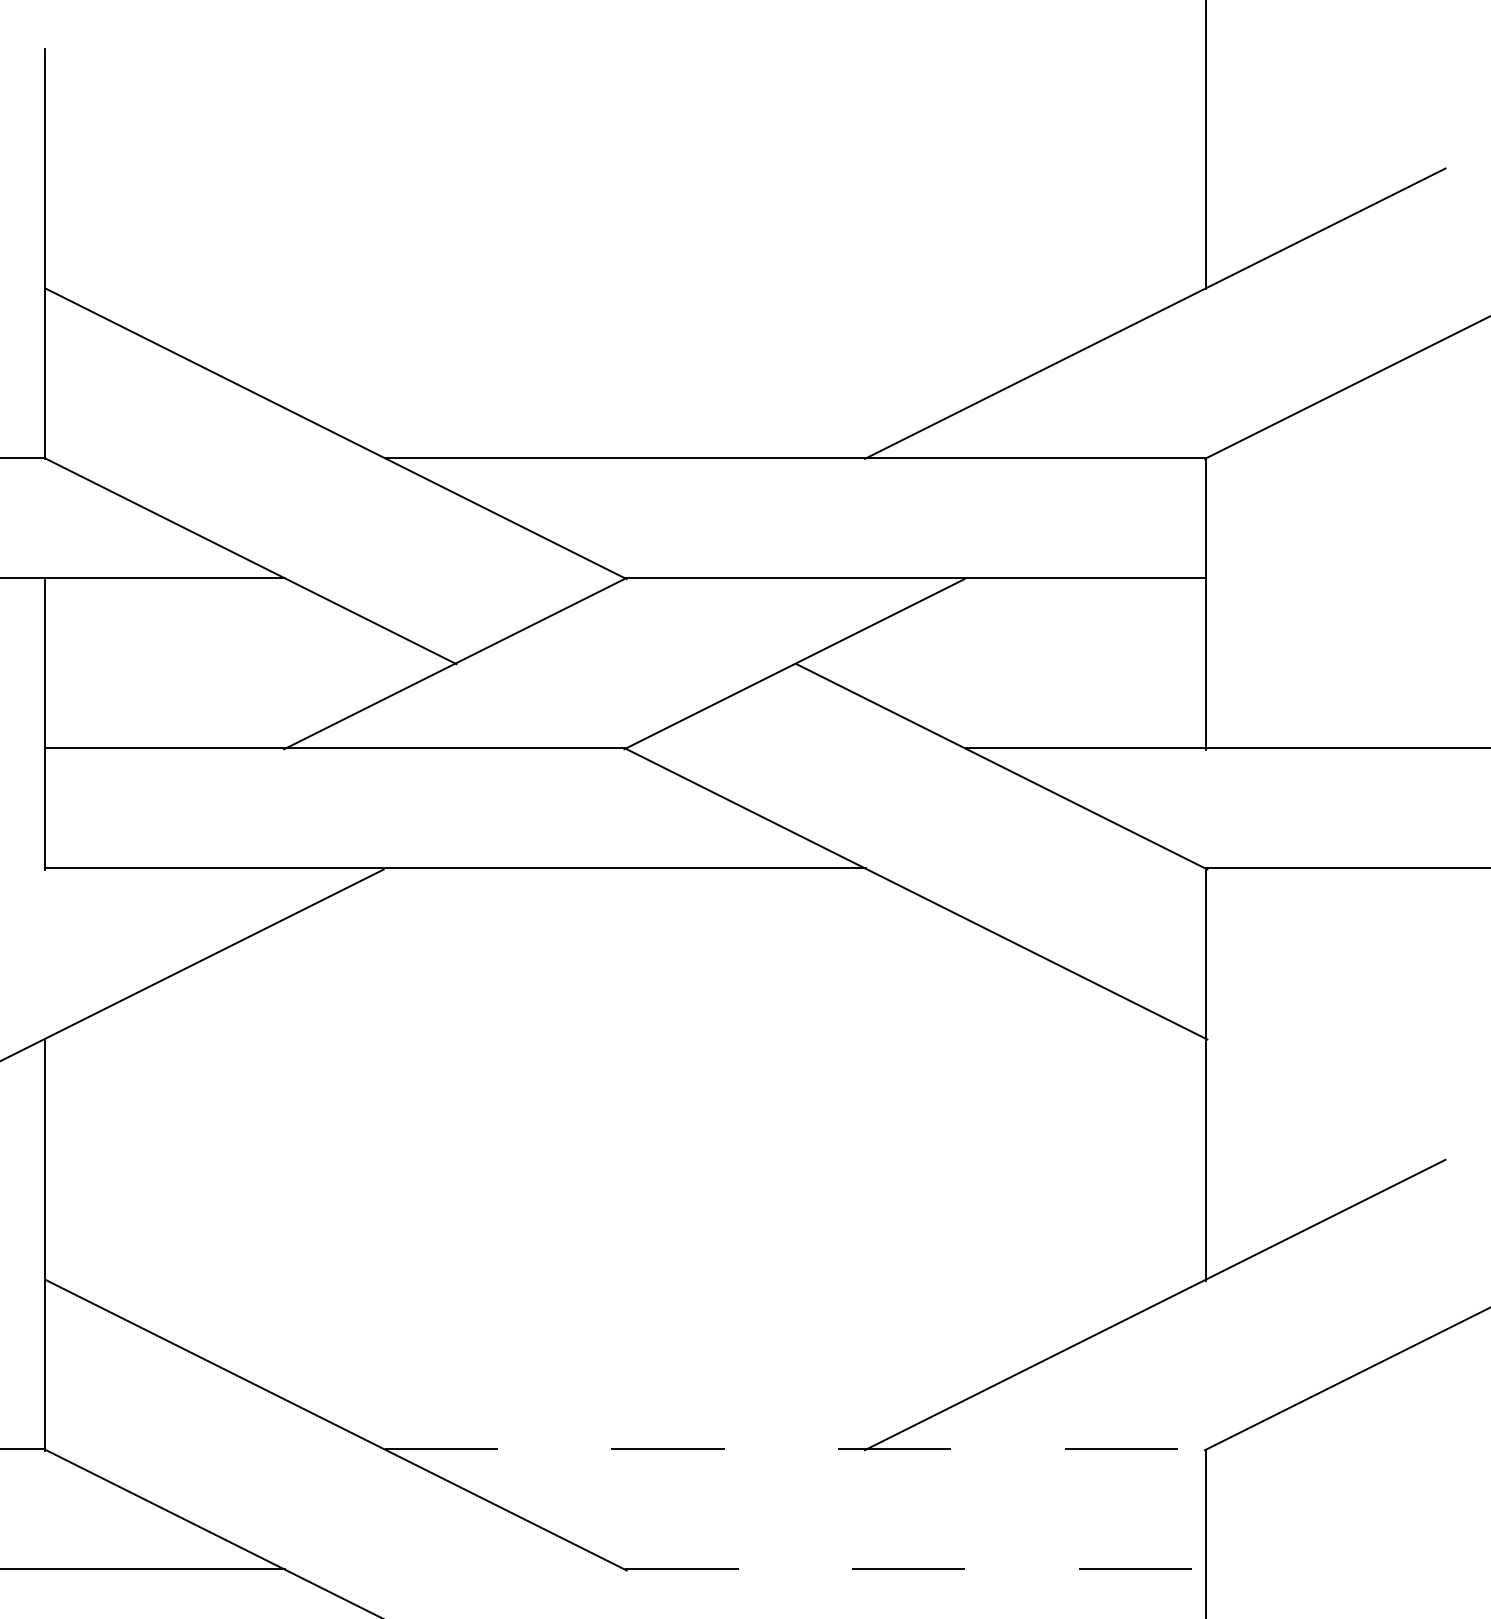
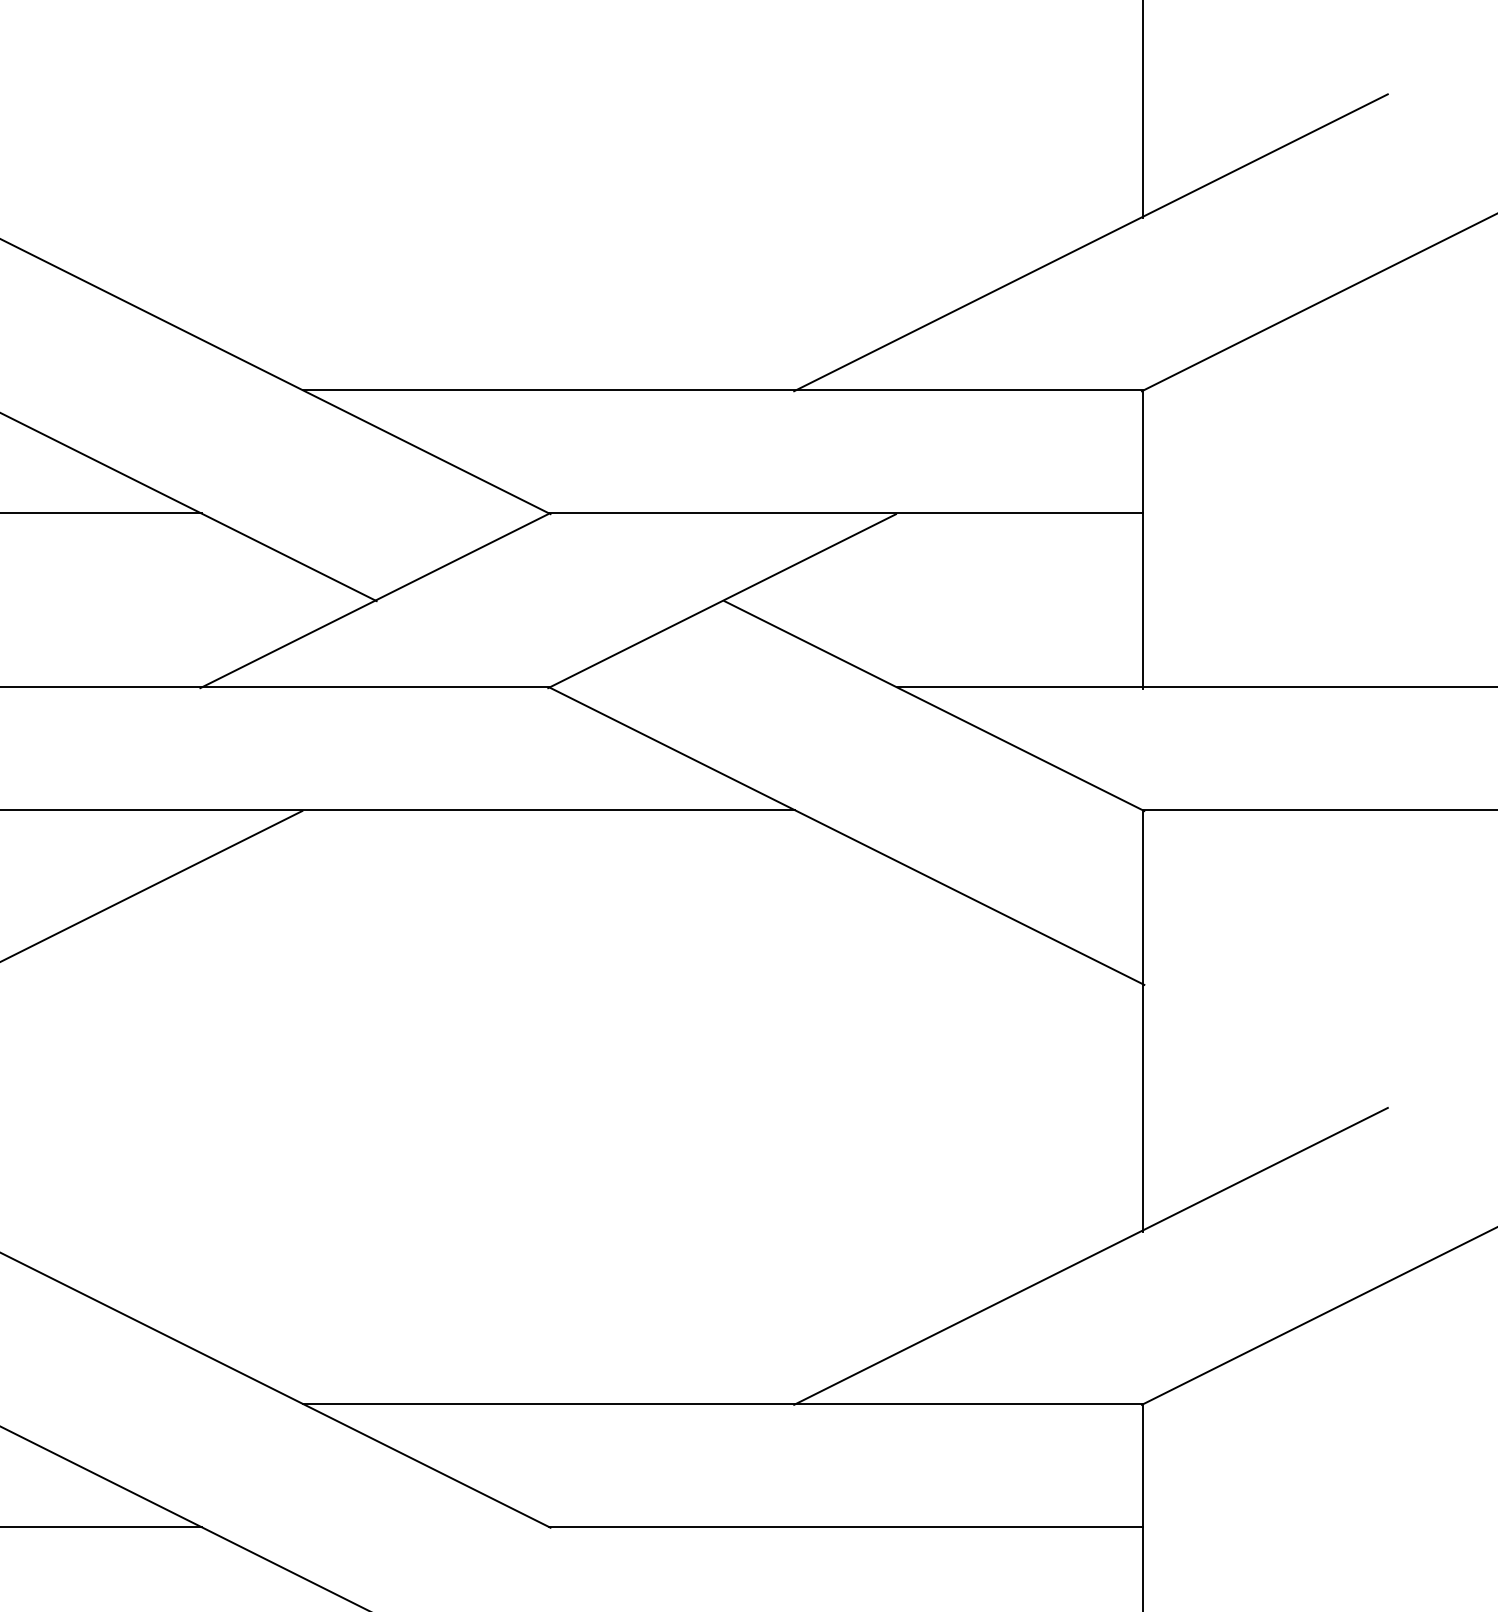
line: (795, 1449) -> (723, 1404), dashed -> solid
line: (916, 1569) -> (846, 1526), dashed -> solid

